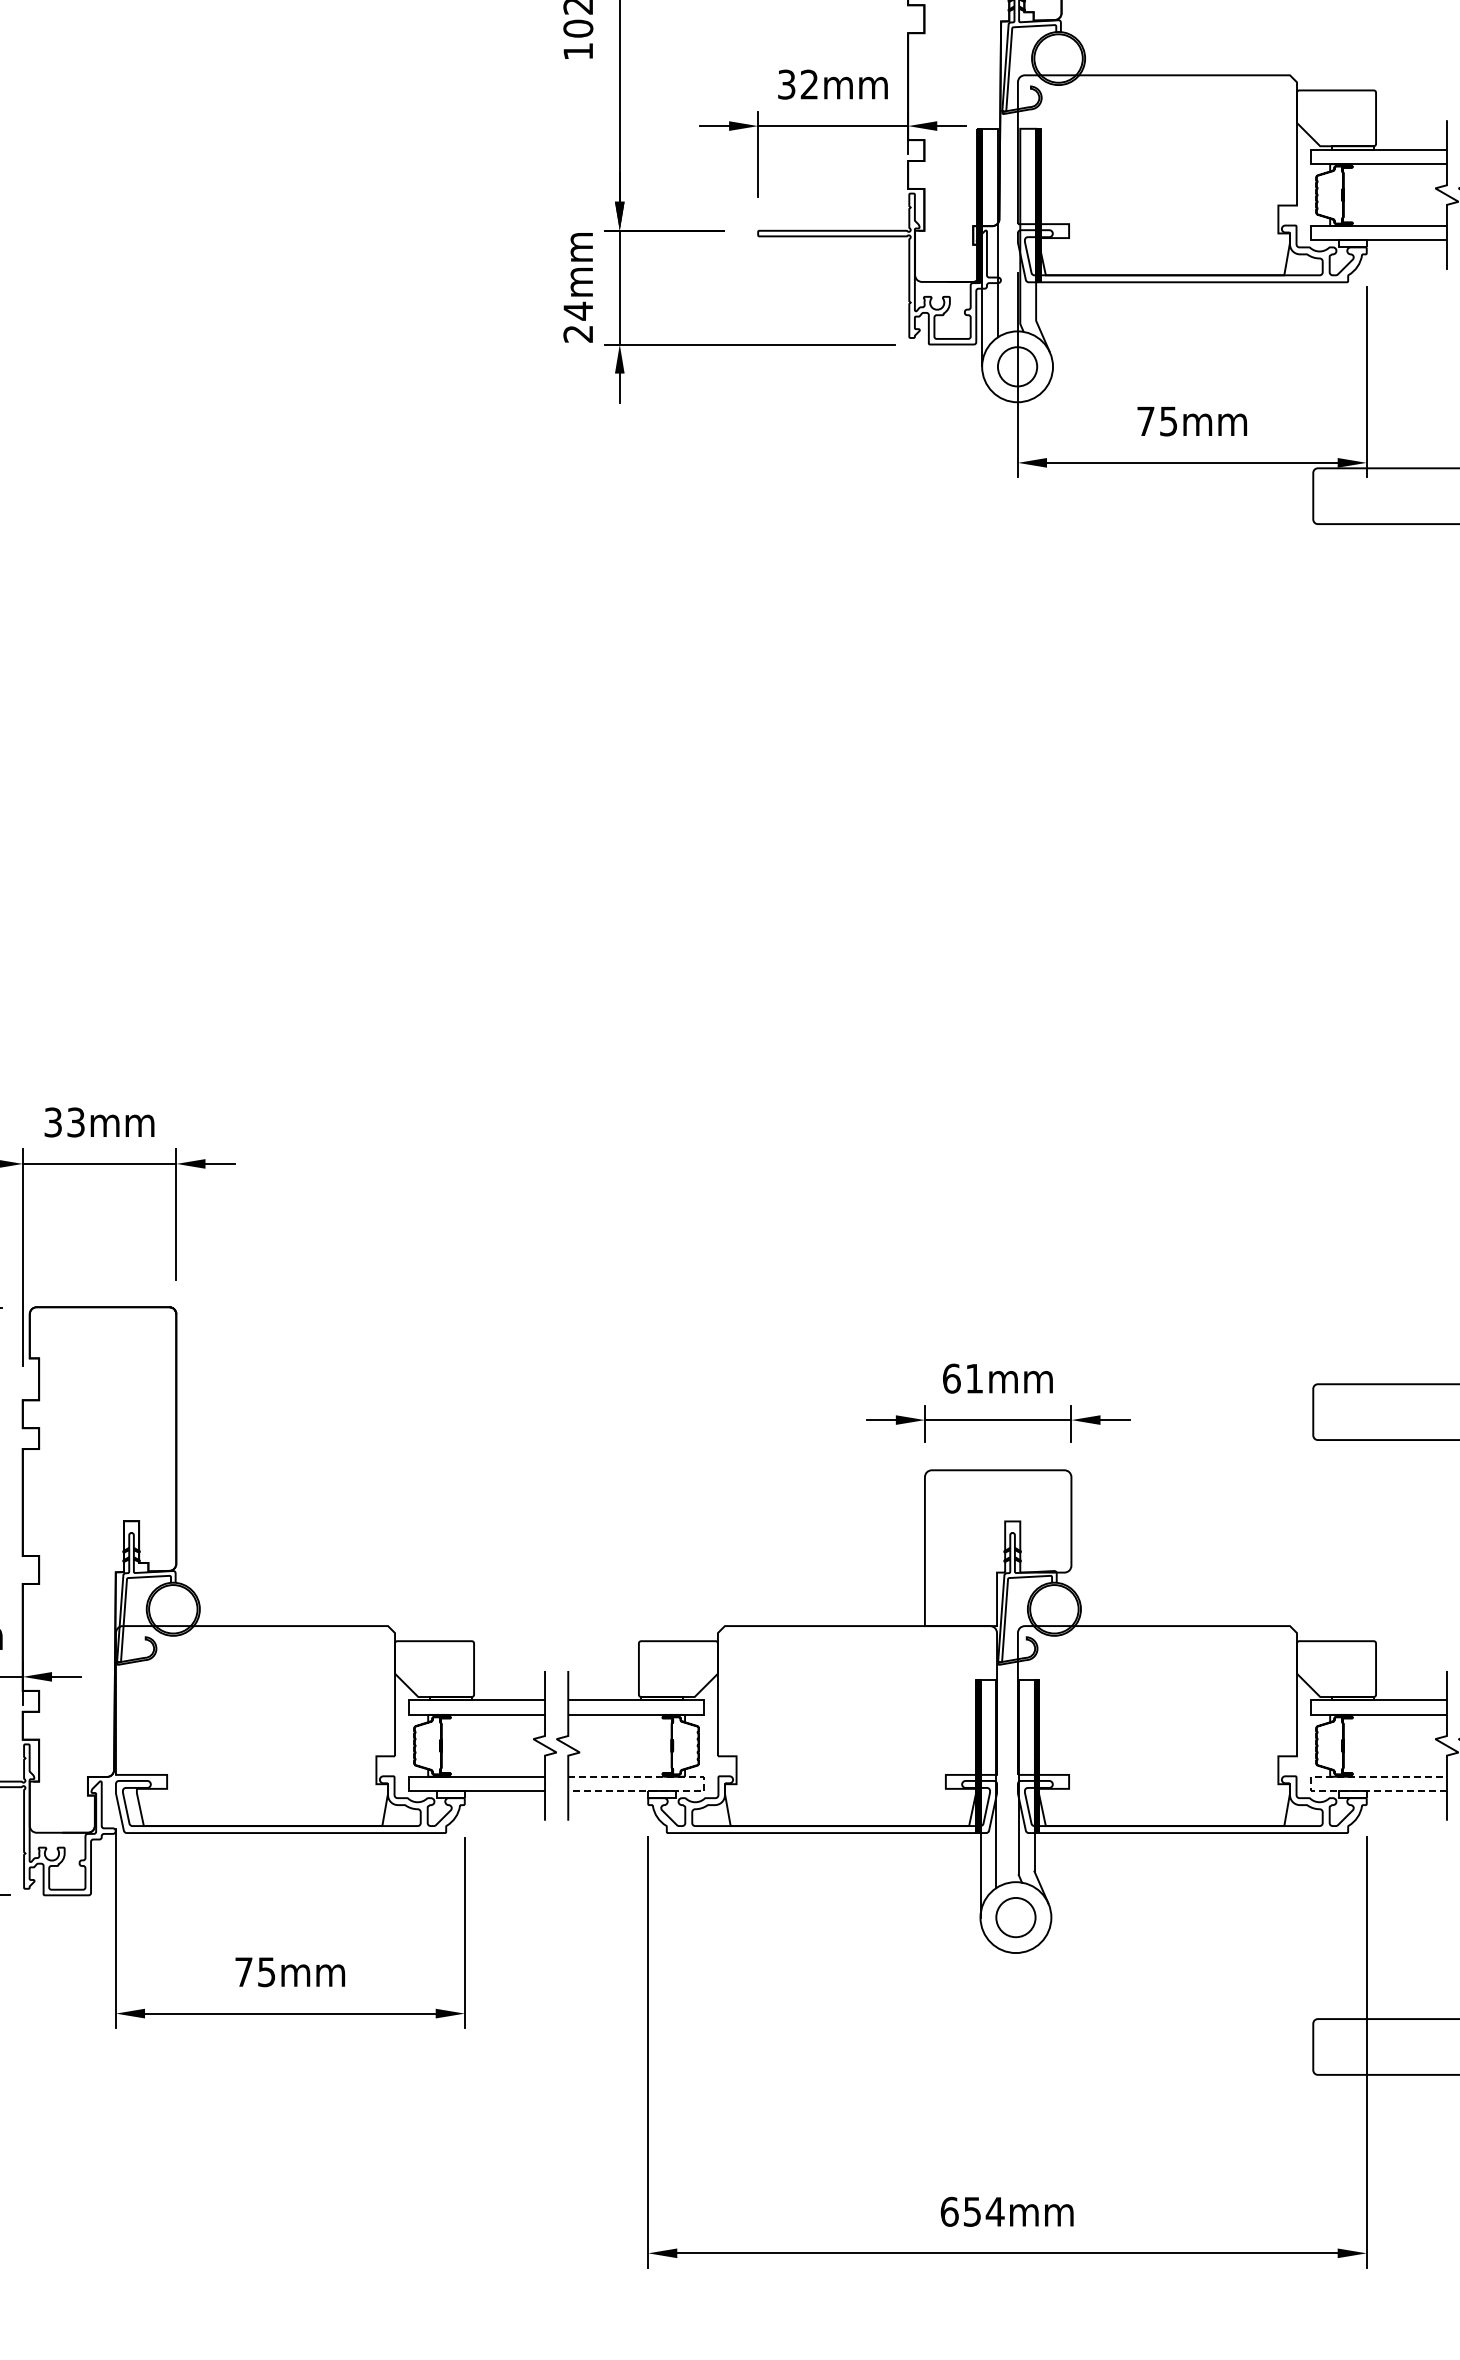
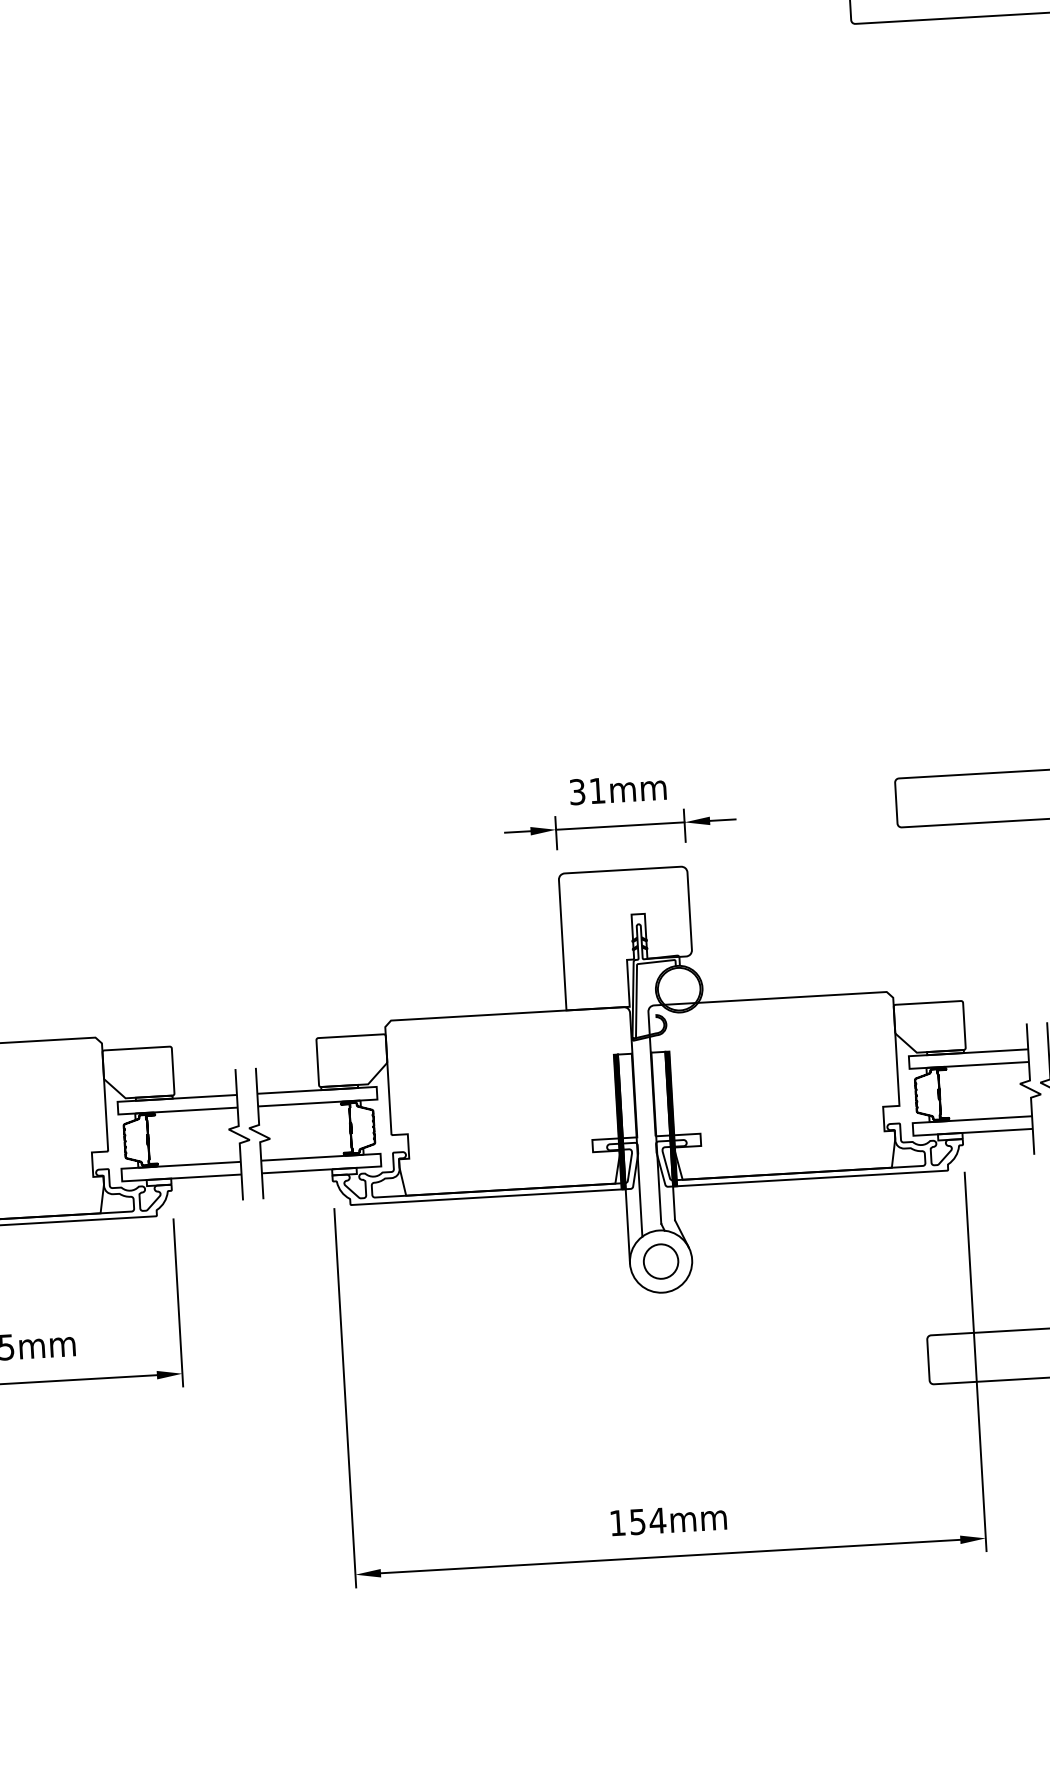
text: (951, 1378) -> (577, 791), 61mm -> 31mm
line: (1310, 1783) -> (912, 1129), dashed -> solid
line: (704, 1784) -> (381, 1160), dashed -> solid
text: (949, 2211) -> (617, 1522), 654mm -> 154mm

